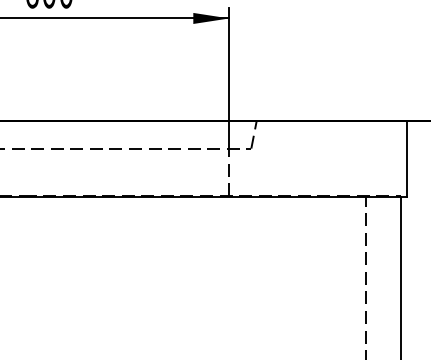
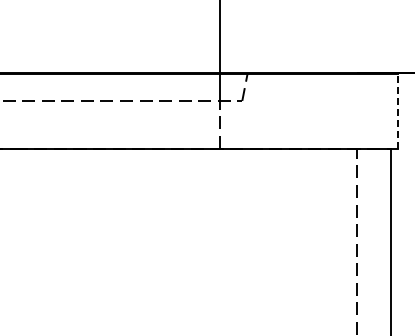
line: (407, 158) -> (398, 110), solid -> dashed

